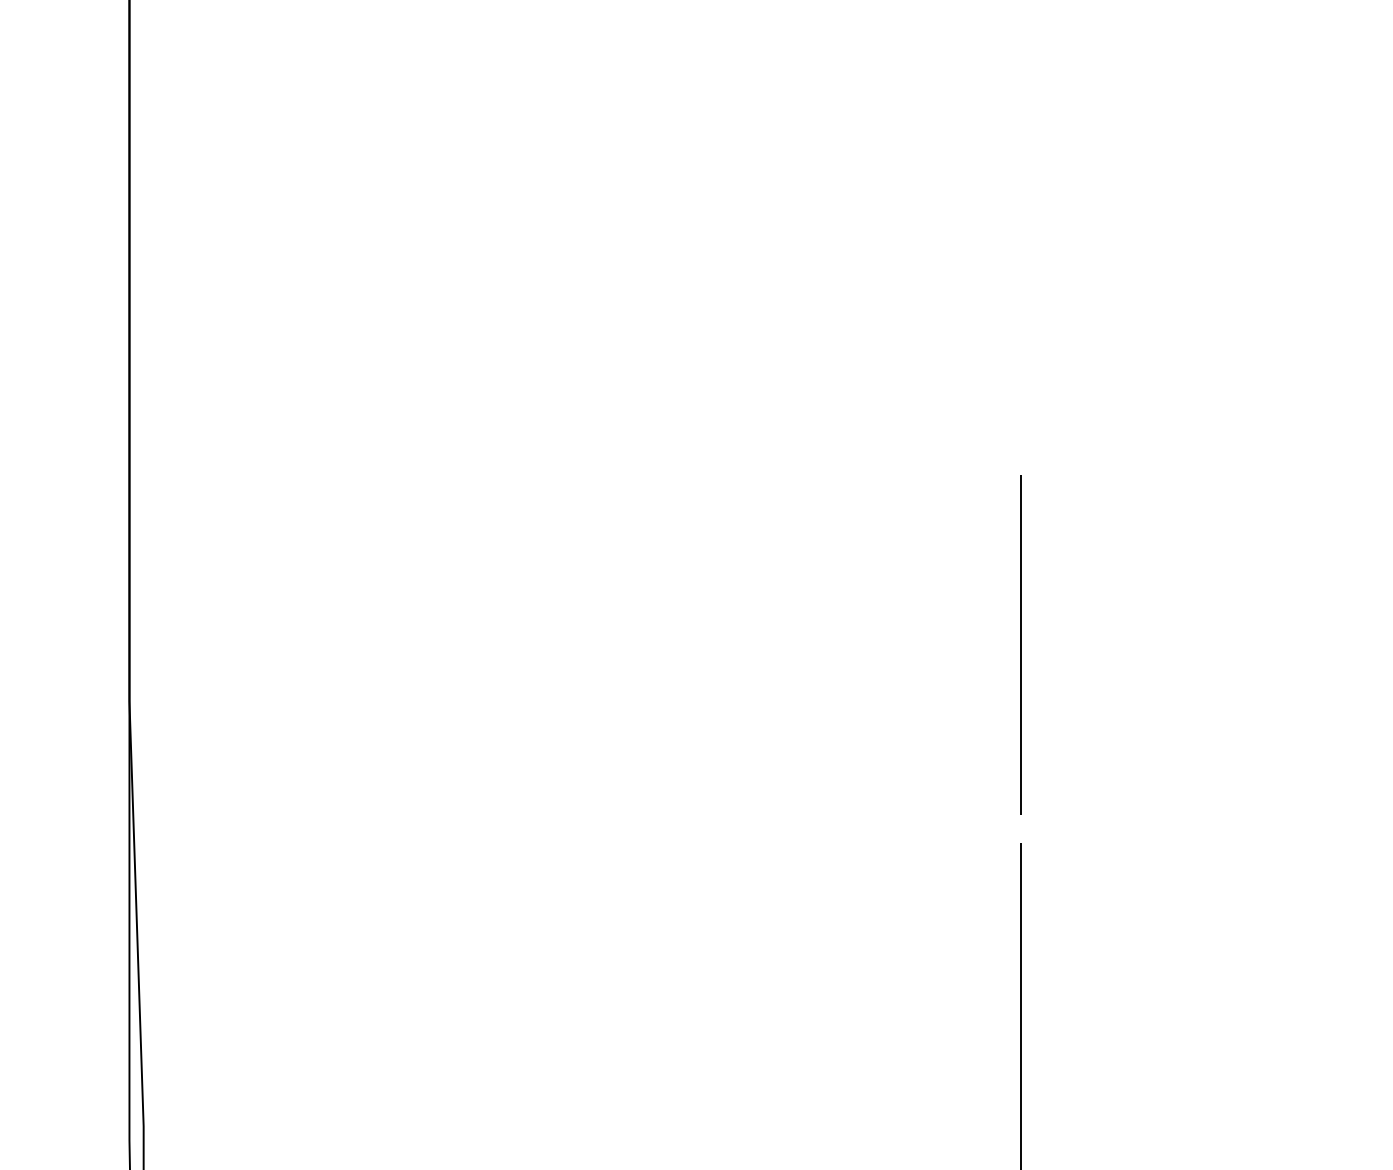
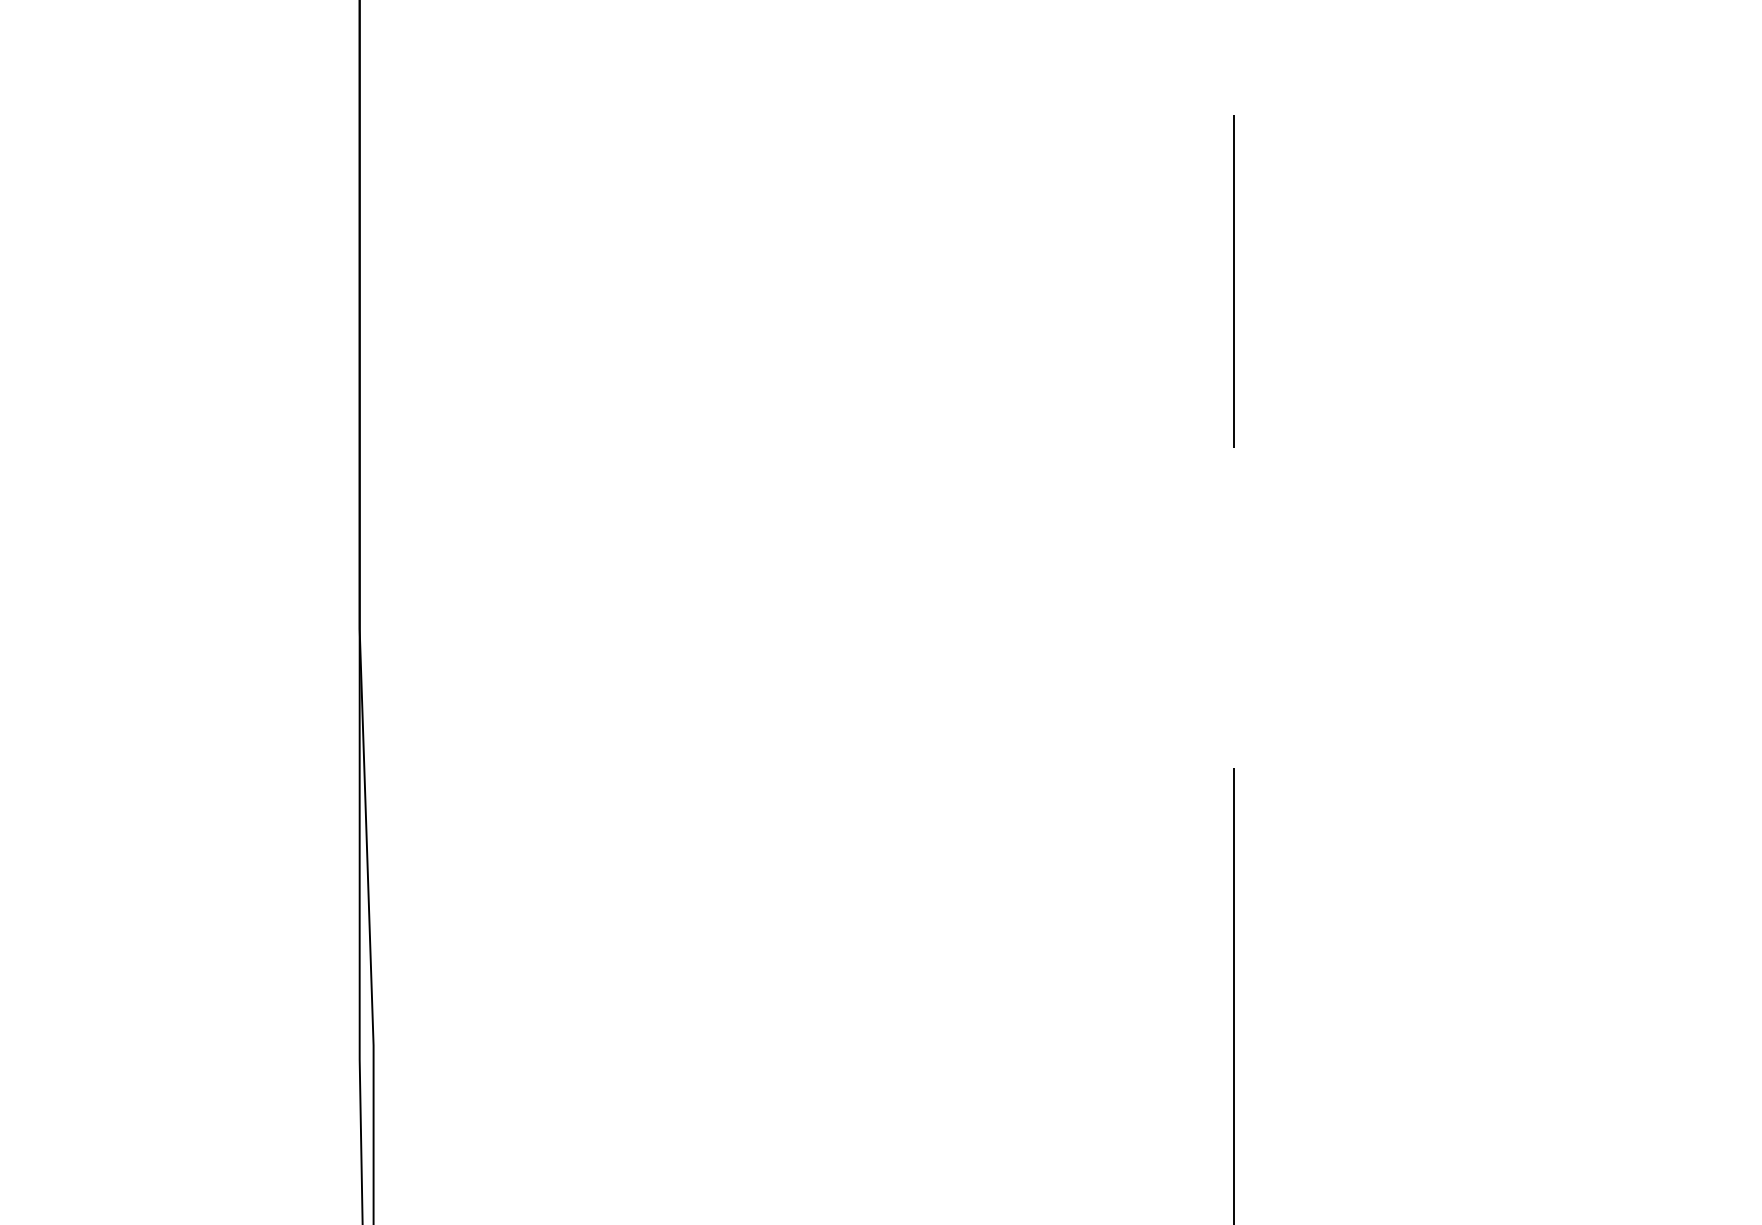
line: (1021, 644) -> (1233, 281), moved

